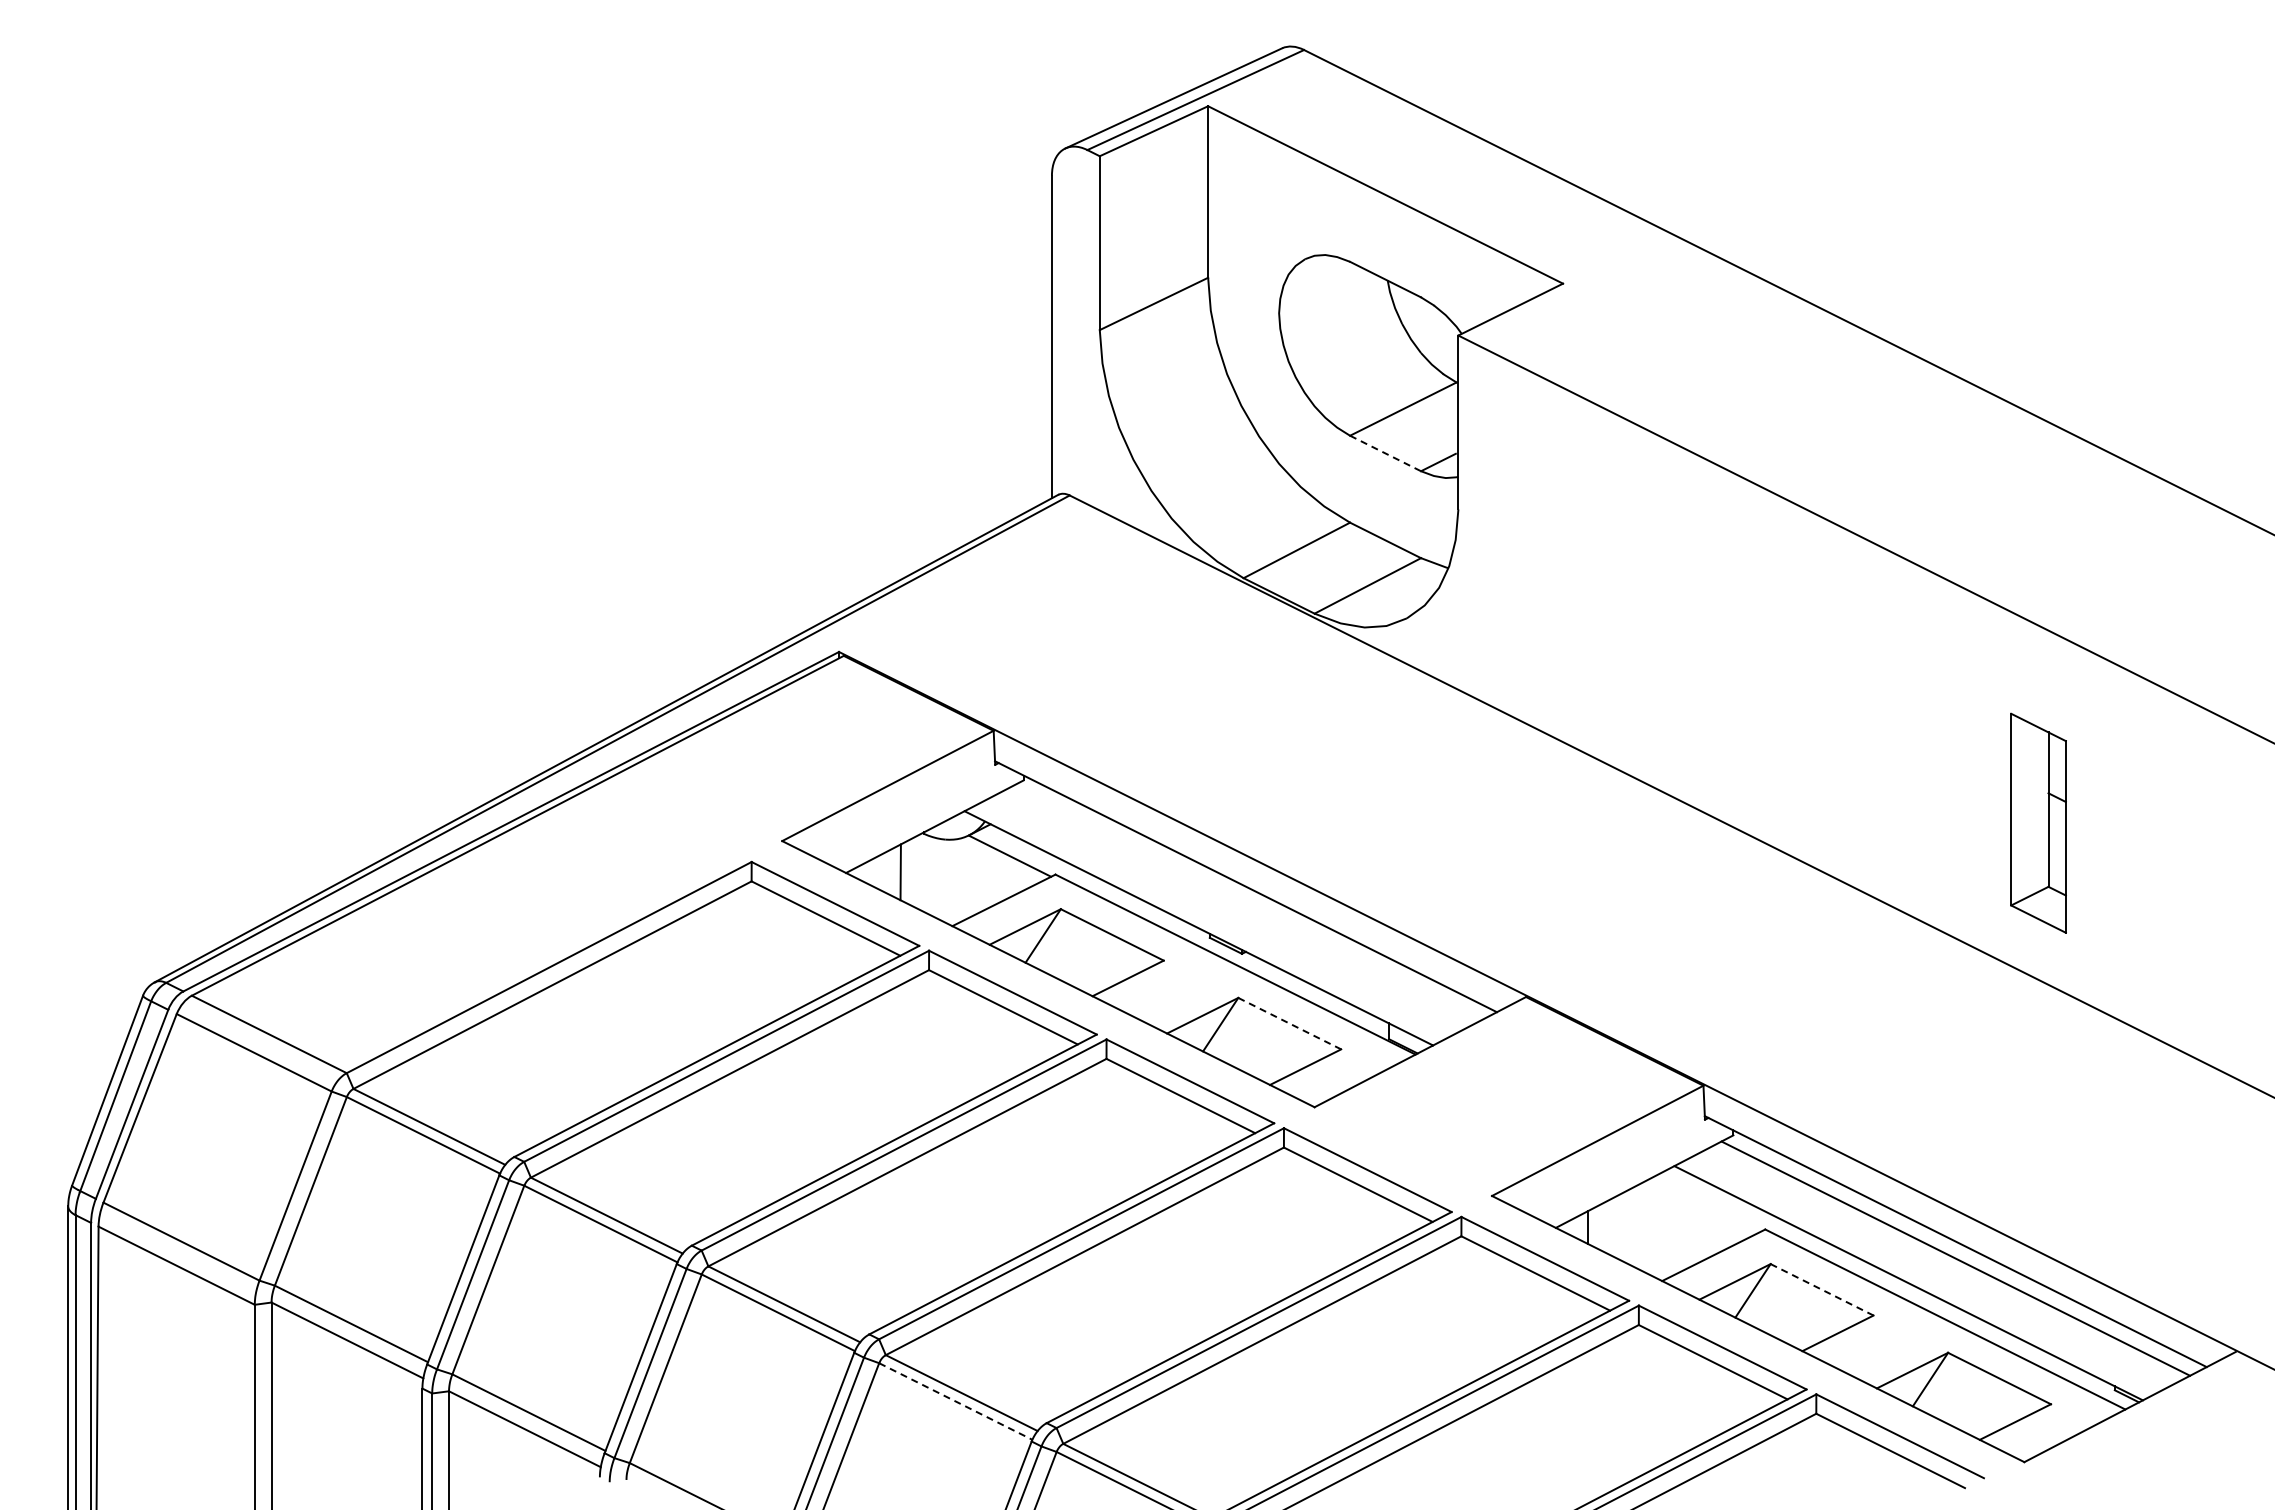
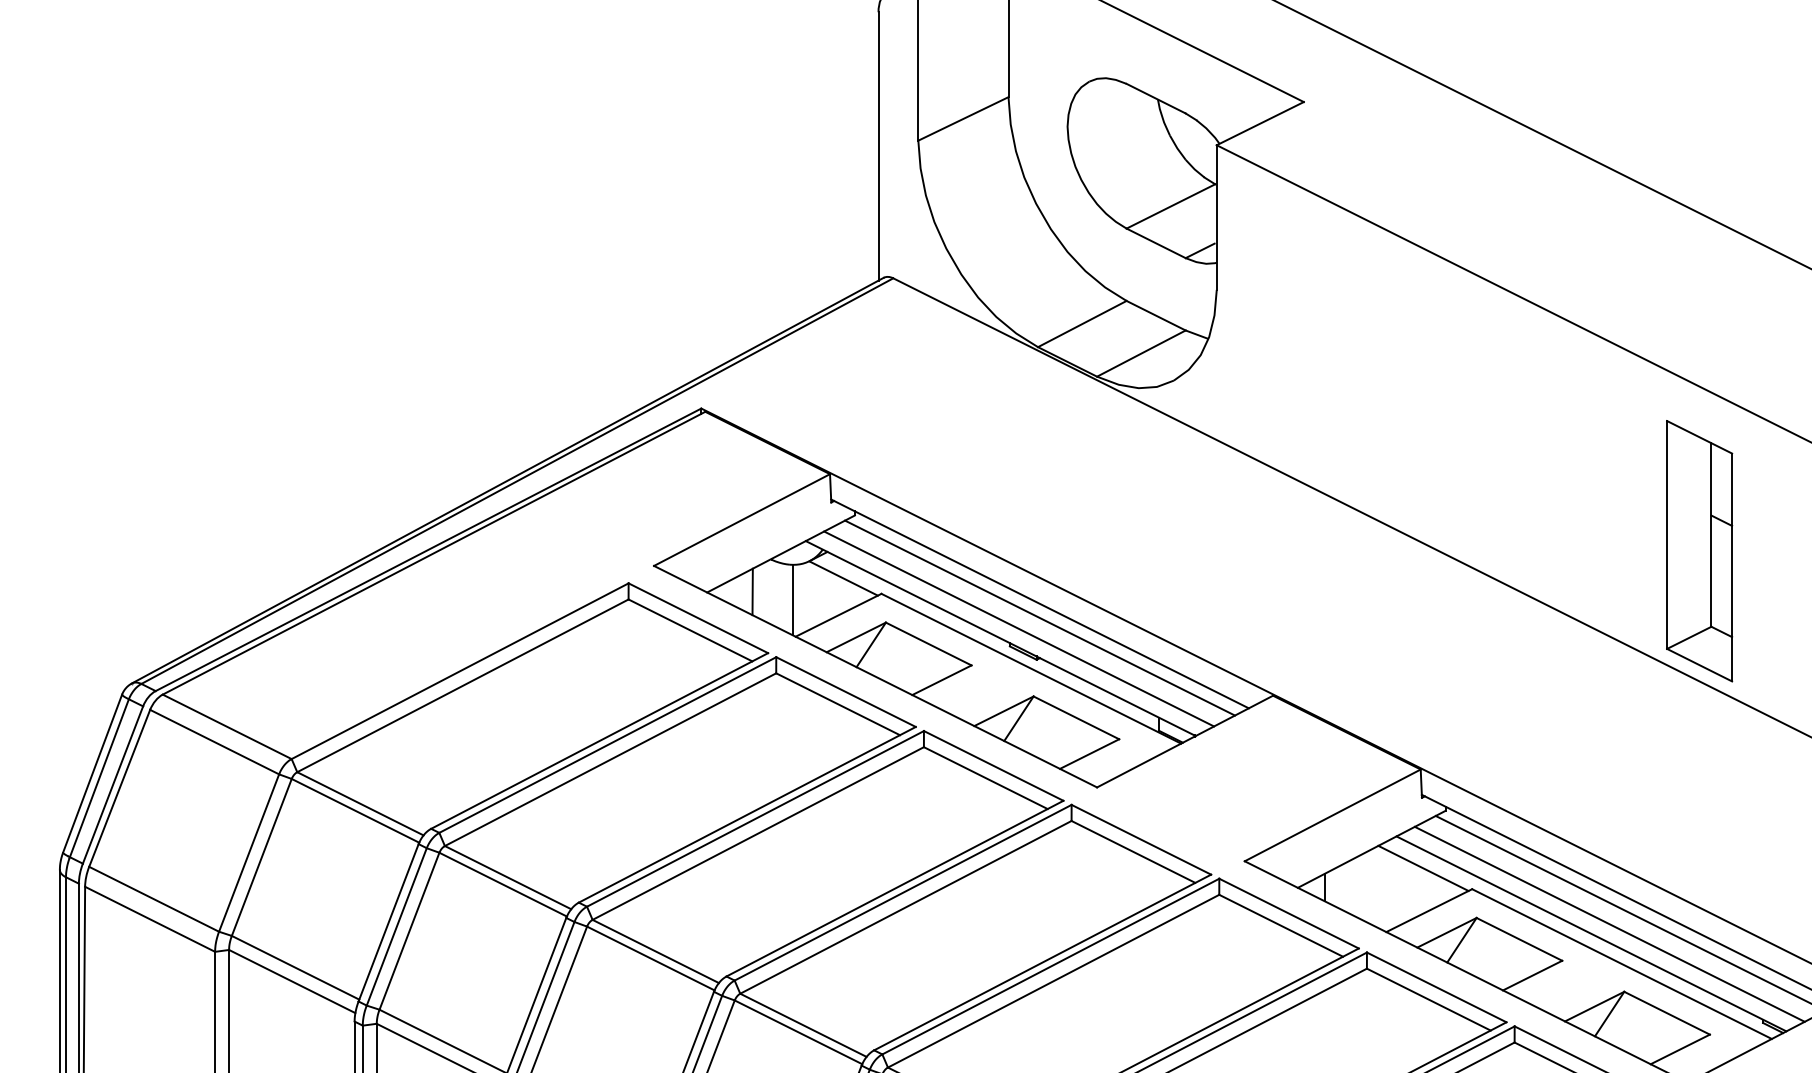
line: (1385, 453) -> (1156, 243), dashed -> solid
part: (2038, 822) -> (1699, 550), size x1.43
line: (949, 881) -> (793, 599), added
line: (1245, 903) -> (1039, 617), added
line: (1220, 916) -> (1018, 628), added
line: (1289, 1023) -> (1076, 717), dashed -> solid
line: (1706, 1204) -> (1423, 868), added
line: (1930, 1271) -> (1609, 924), added
line: (1822, 1289) -> (1519, 939), dashed -> solid
line: (955, 1401) -> (798, 1032), dashed -> solid

